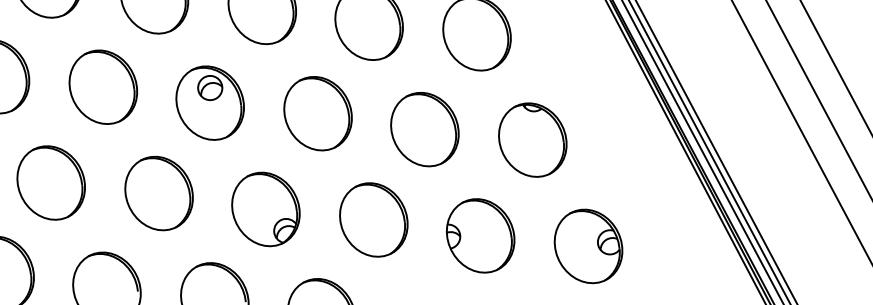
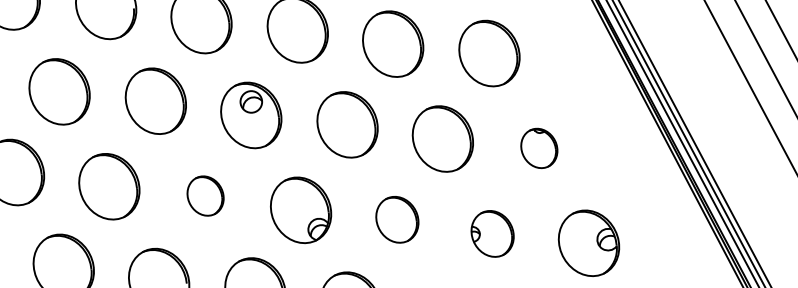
part: (533, 140) -> (539, 148), size x0.6
part: (158, 192) -> (205, 195), size x0.6
part: (373, 219) -> (397, 219), size x0.7
part: (480, 235) -> (492, 233), size x0.7

